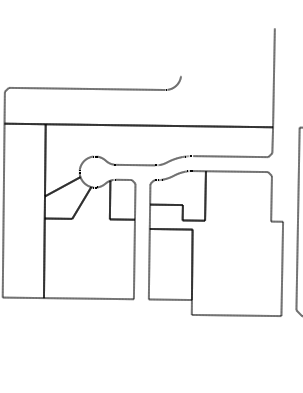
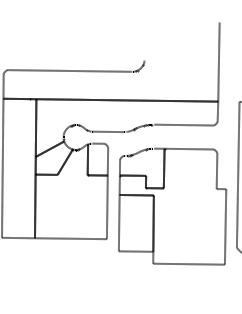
part: (215, 243) -> (172, 206), moved

